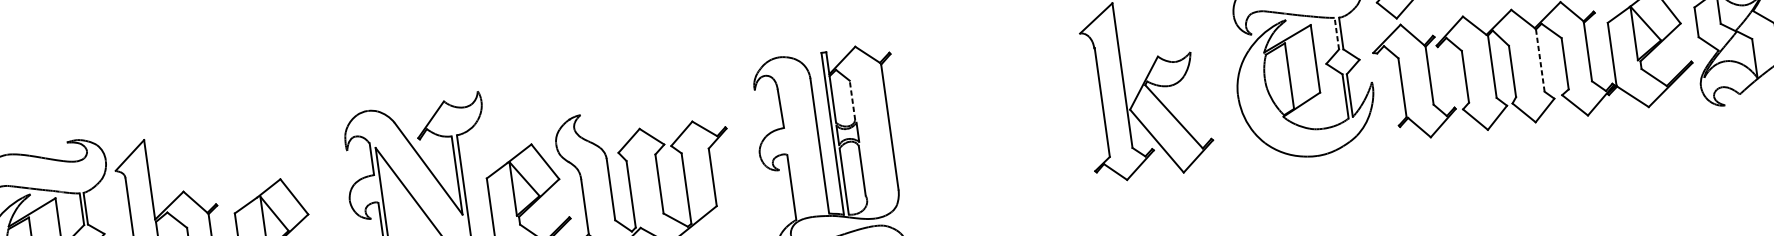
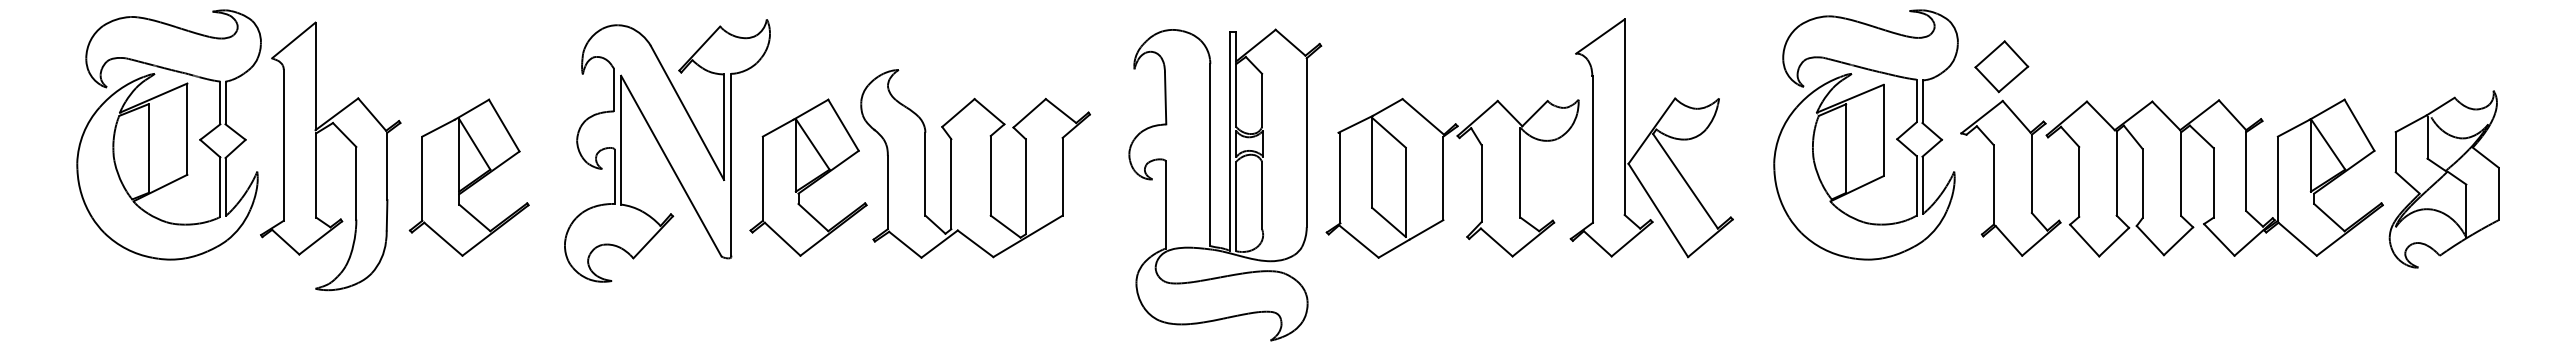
line: (1336, 33) -> (1916, 100), dashed -> solid
line: (1540, 60) -> (2181, 173), dashed -> solid
line: (852, 100) -> (1262, 100), dashed -> solid
part: (994, 139) -> (1443, 178), added

